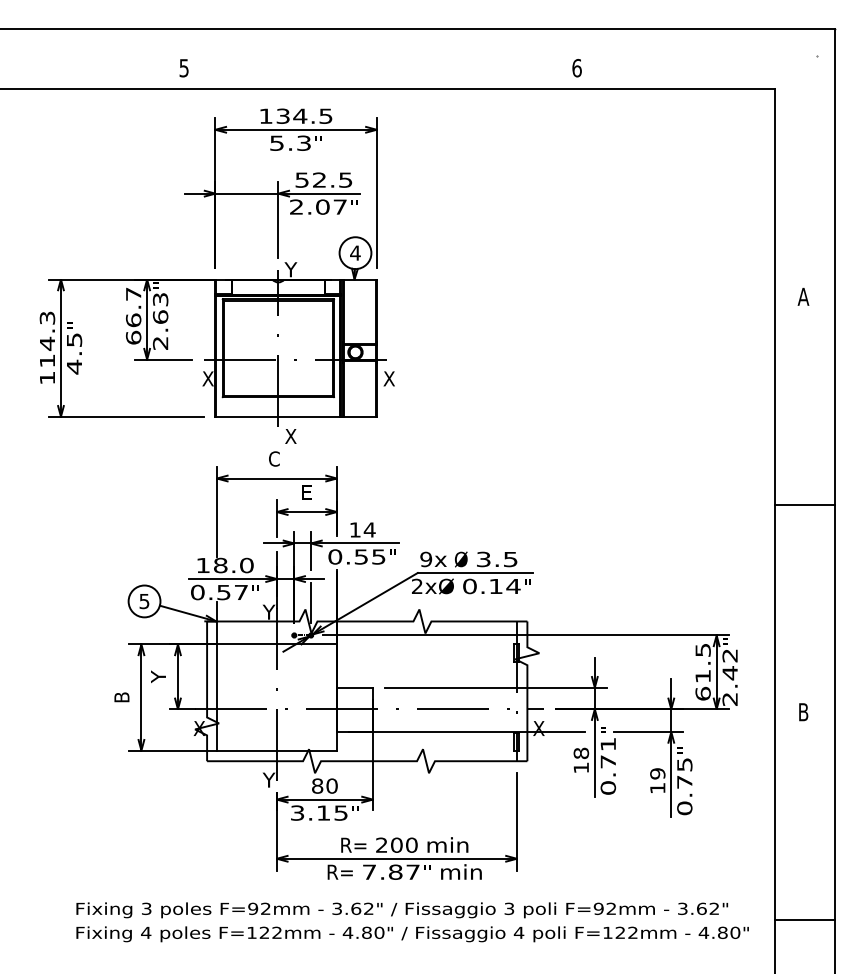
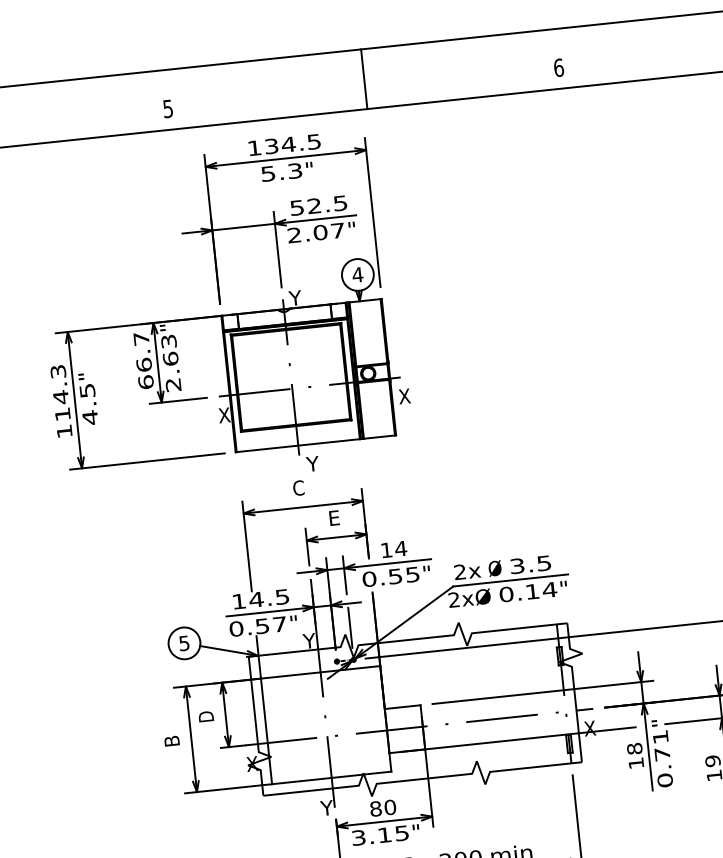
line: (382, 59) -> (364, 79), added
text: (290, 436) -> (312, 464), X -> Y
text: (426, 559) -> (460, 572), 9x -> 2x
text: (233, 565) -> (269, 598), 18.0 -> 14.5
text: (158, 676) -> (206, 716), Y -> D

